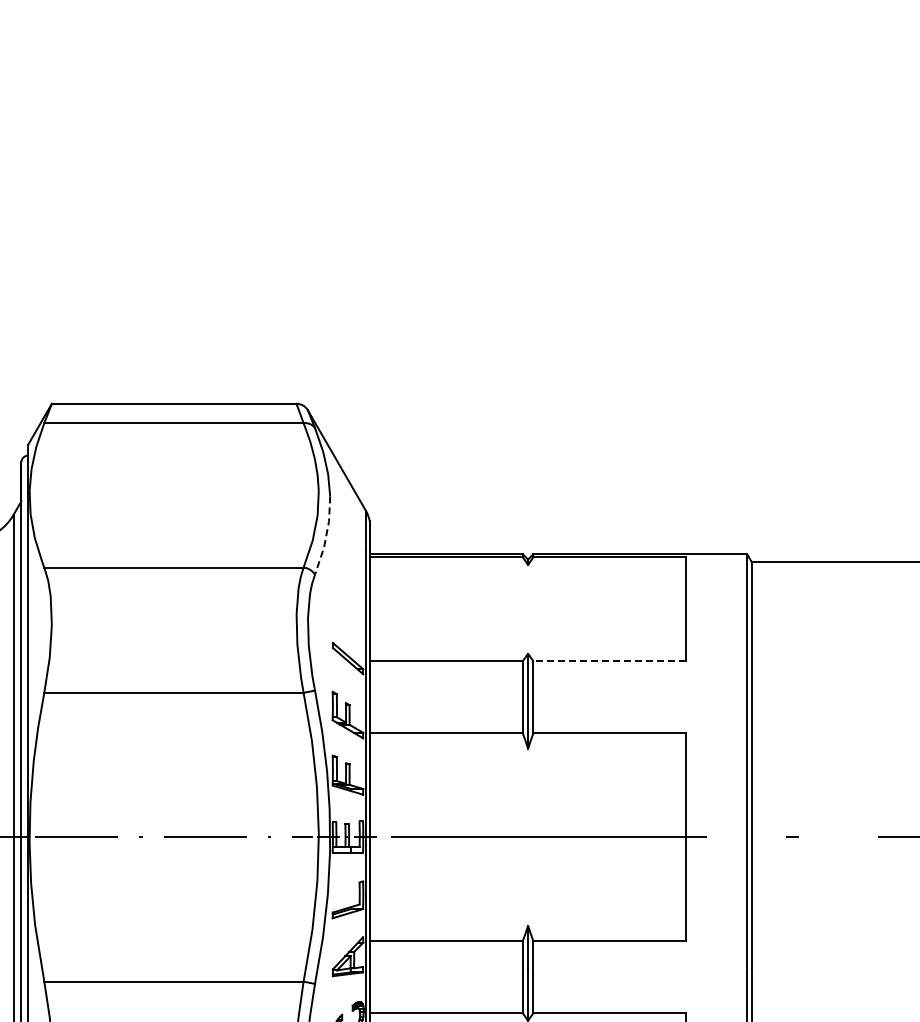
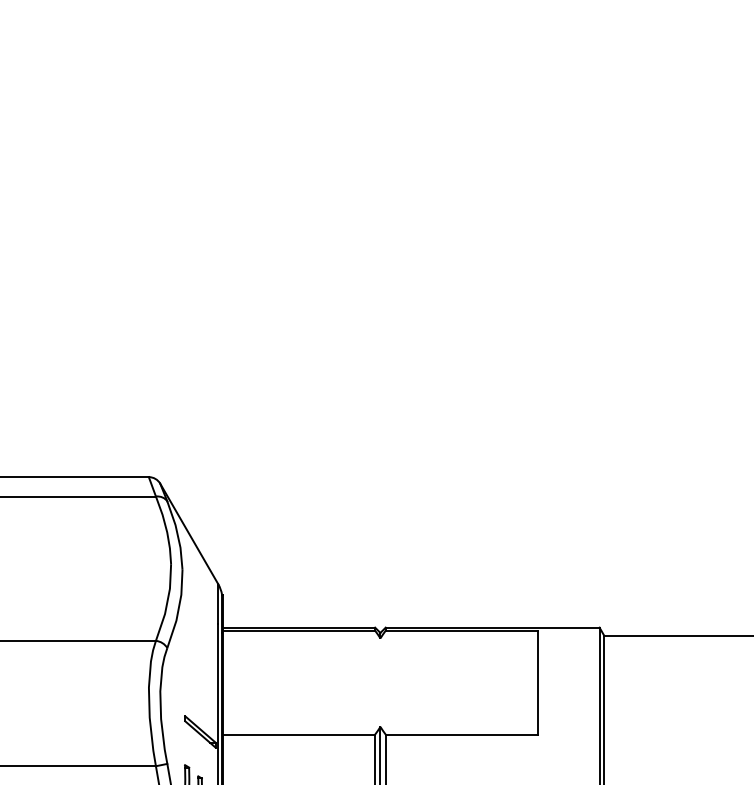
line: (326, 535) -> (178, 608), dashed -> solid
line: (609, 661) -> (461, 734), dashed -> solid

